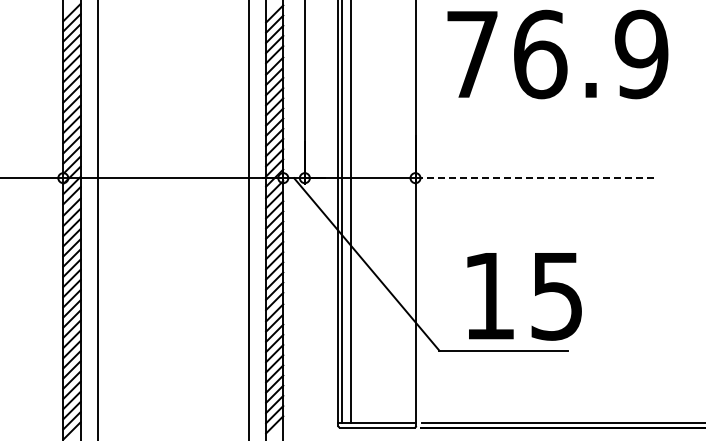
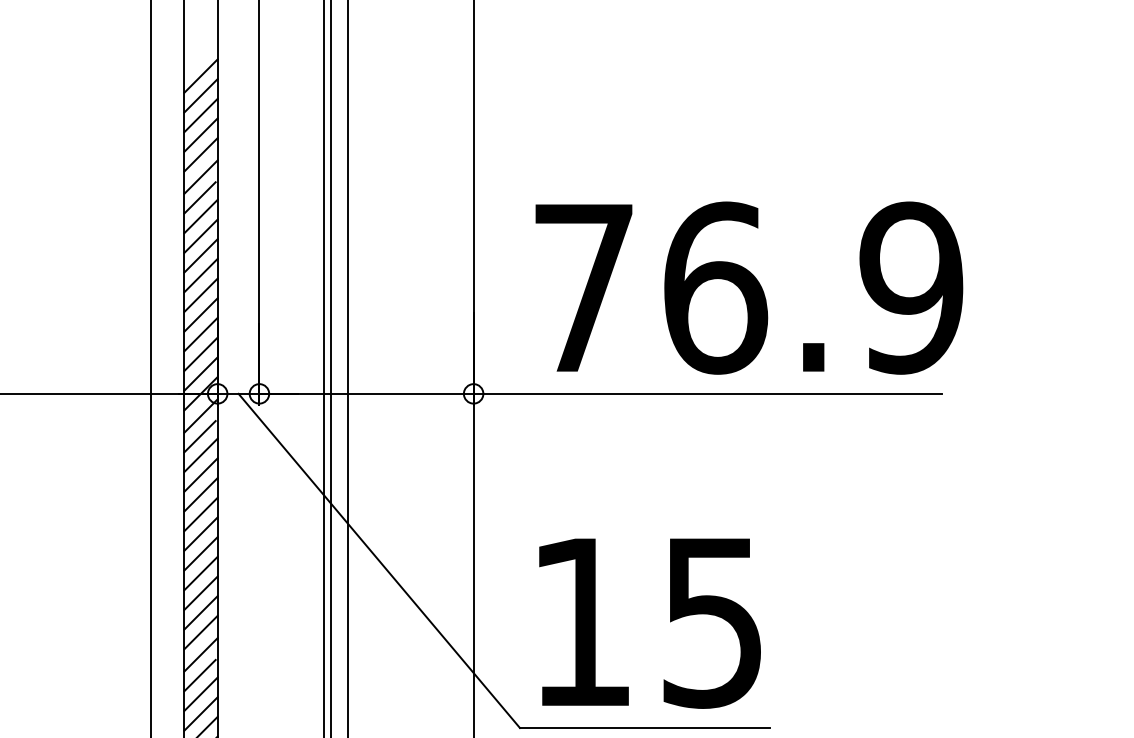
text: (557, 54) -> (748, 288), moved
line: (536, 178) -> (707, 394), dashed -> solid
text: (524, 296) -> (649, 622), moved

